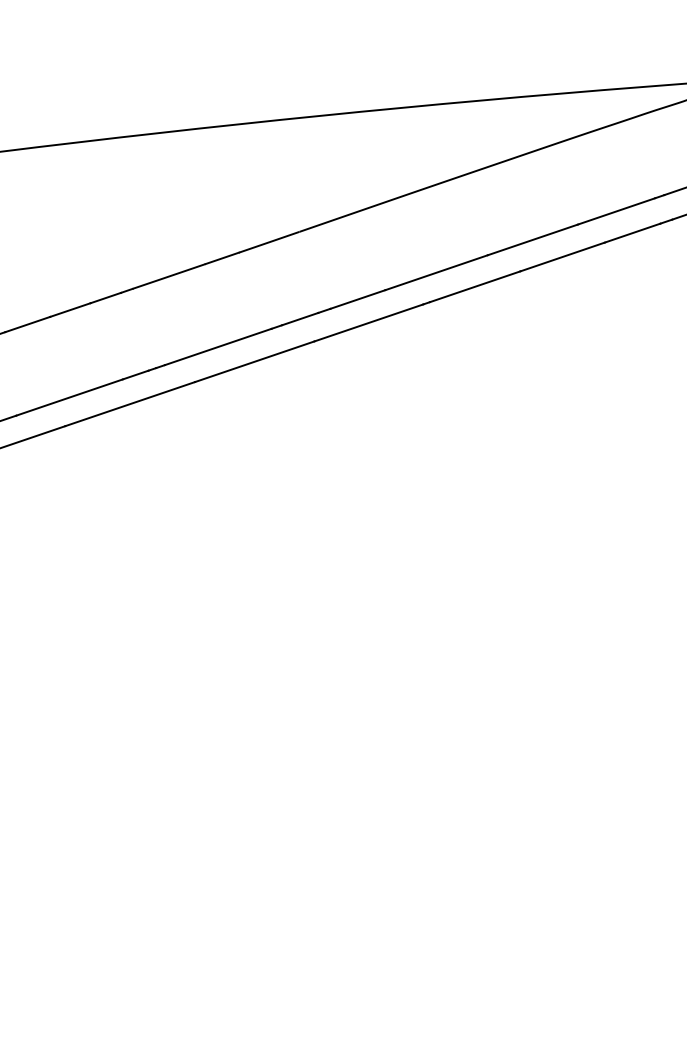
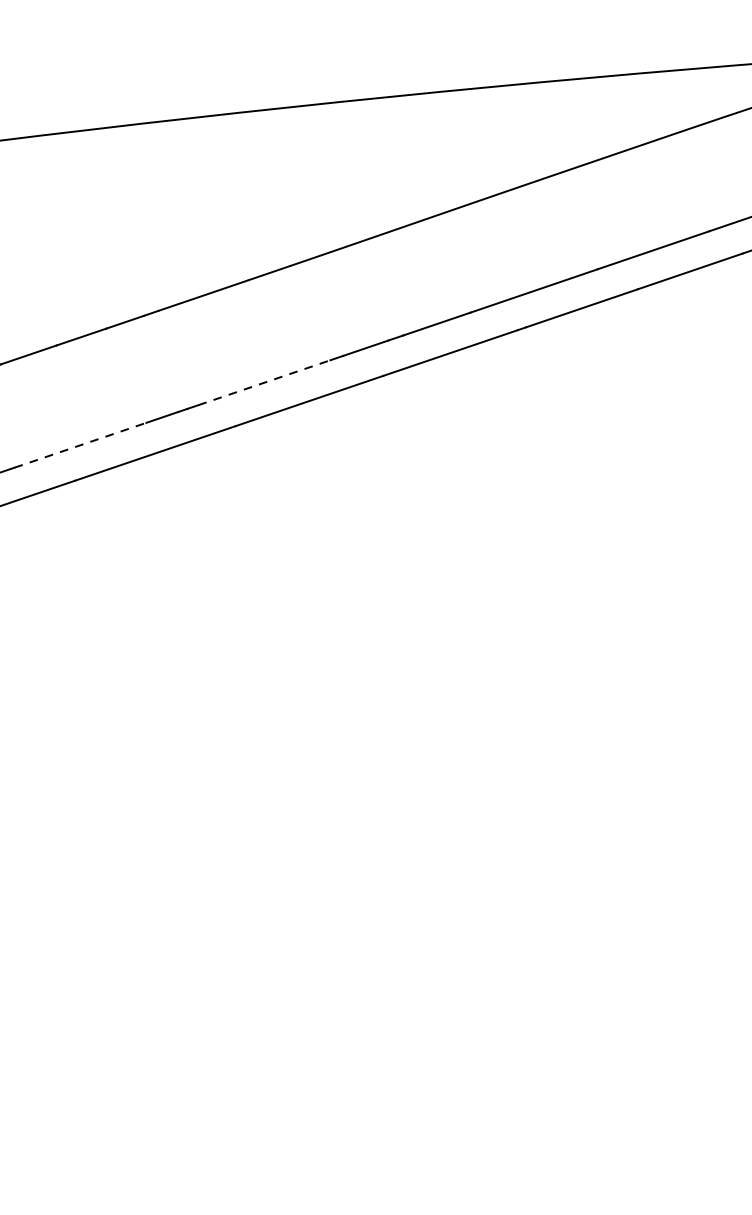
line: (218, 346) -> (264, 382), solid -> dashed
line: (70, 397) -> (81, 445), solid -> dashed

